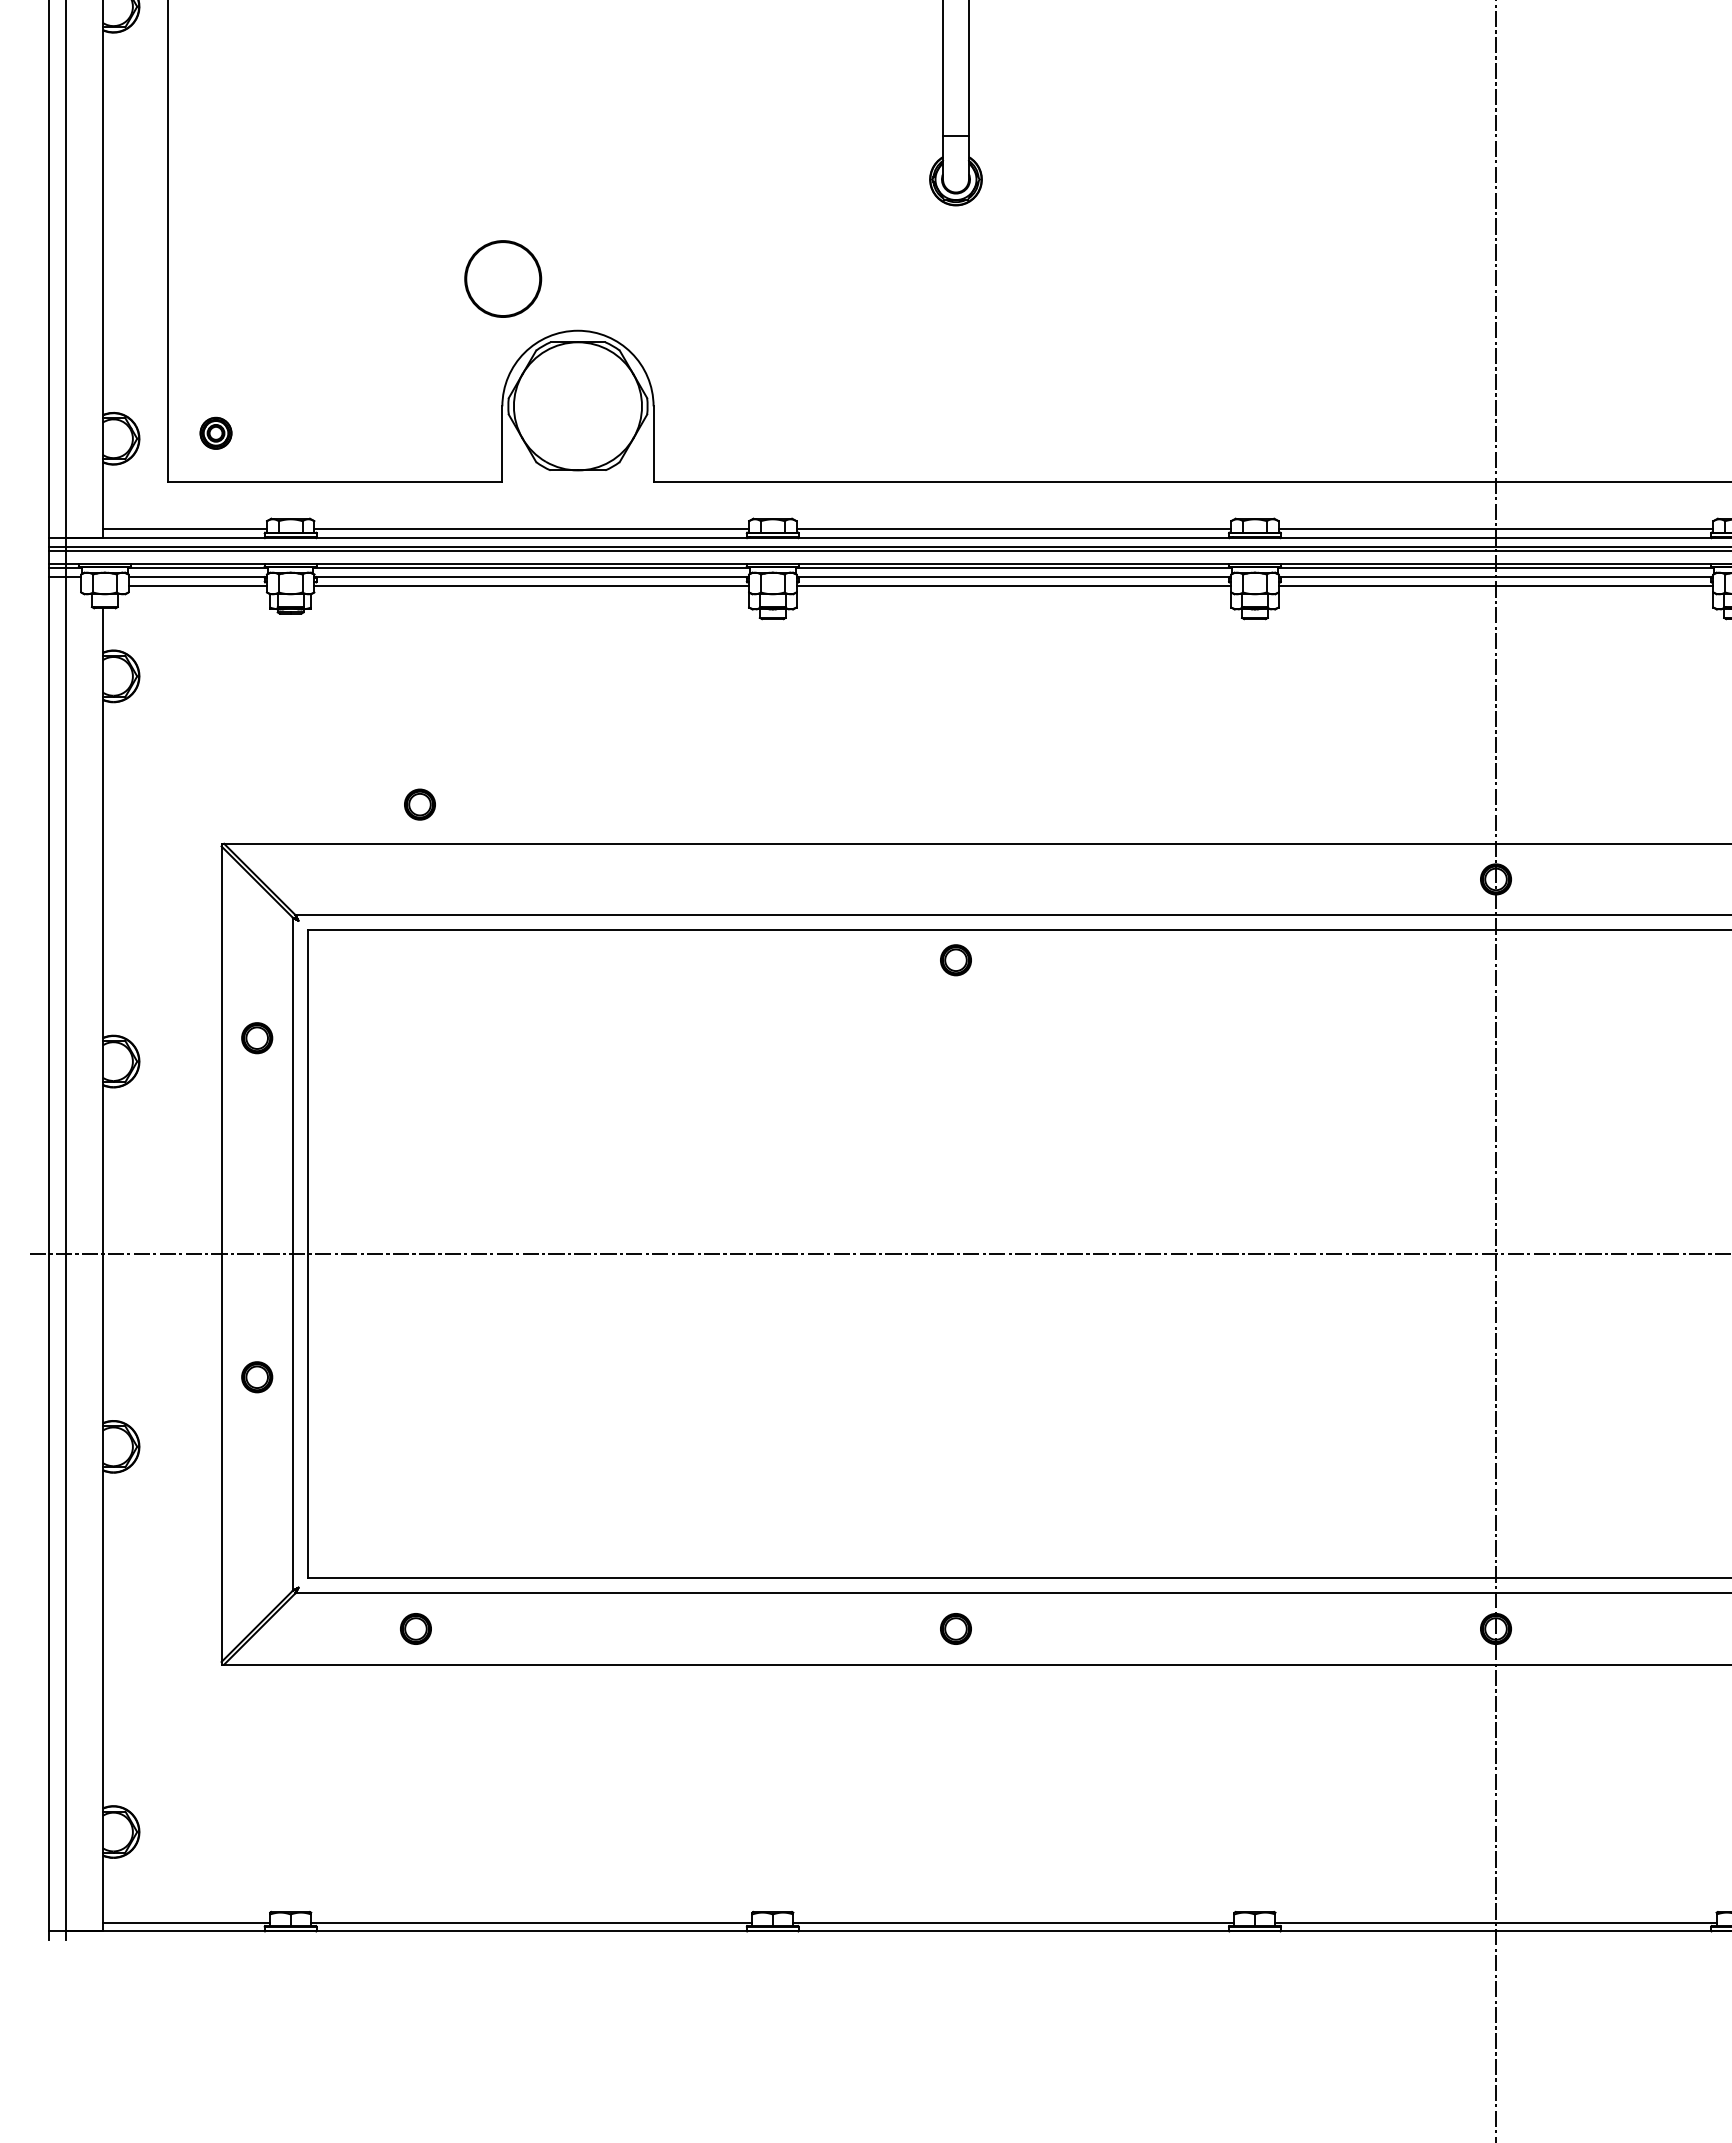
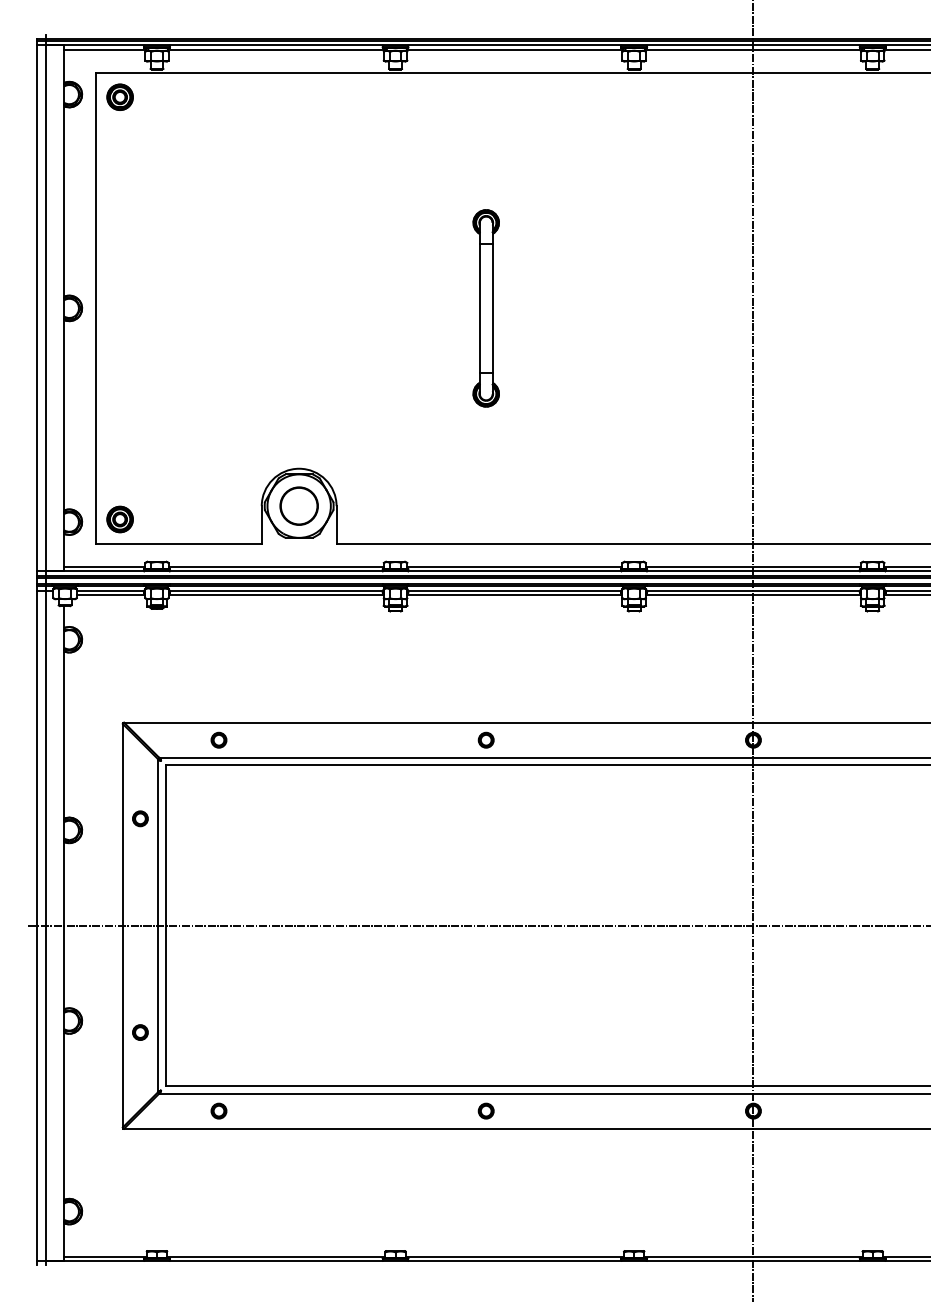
circle: (501, 277) -> (298, 505), moved
part: (214, 433) -> (119, 519), size x1.67
part: (418, 803) -> (218, 739), moved
part: (954, 958) -> (485, 739), moved
part: (257, 1377) -> (140, 1032), moved

